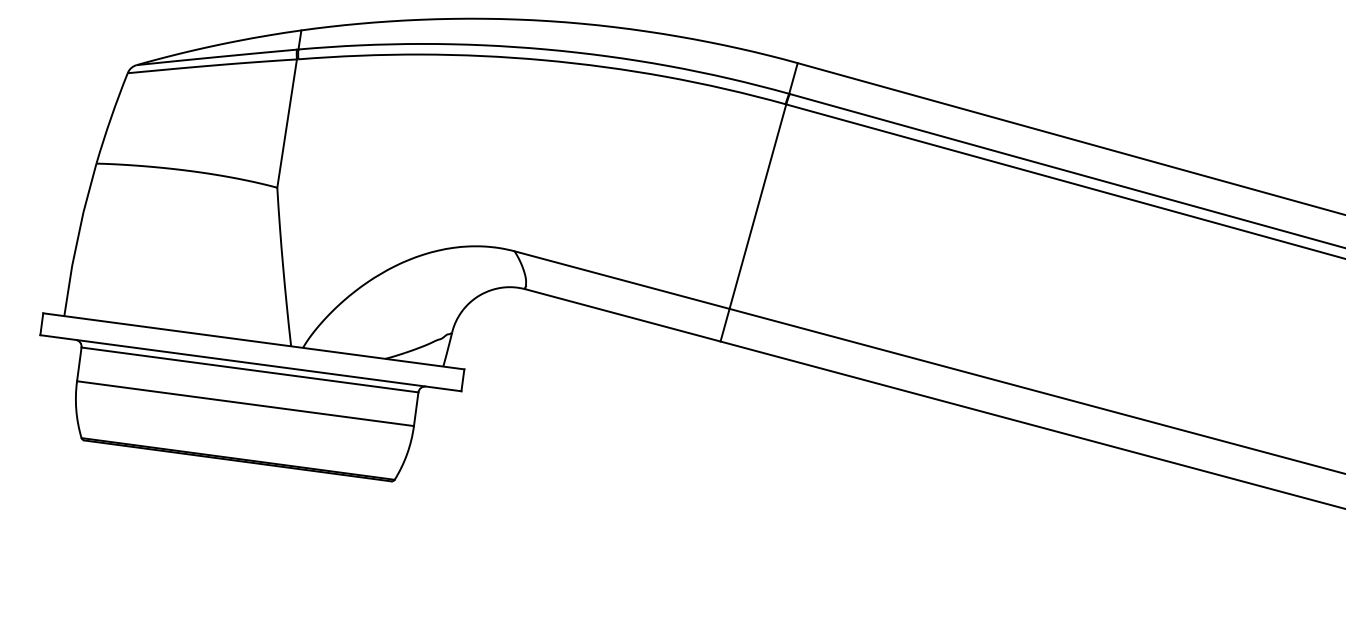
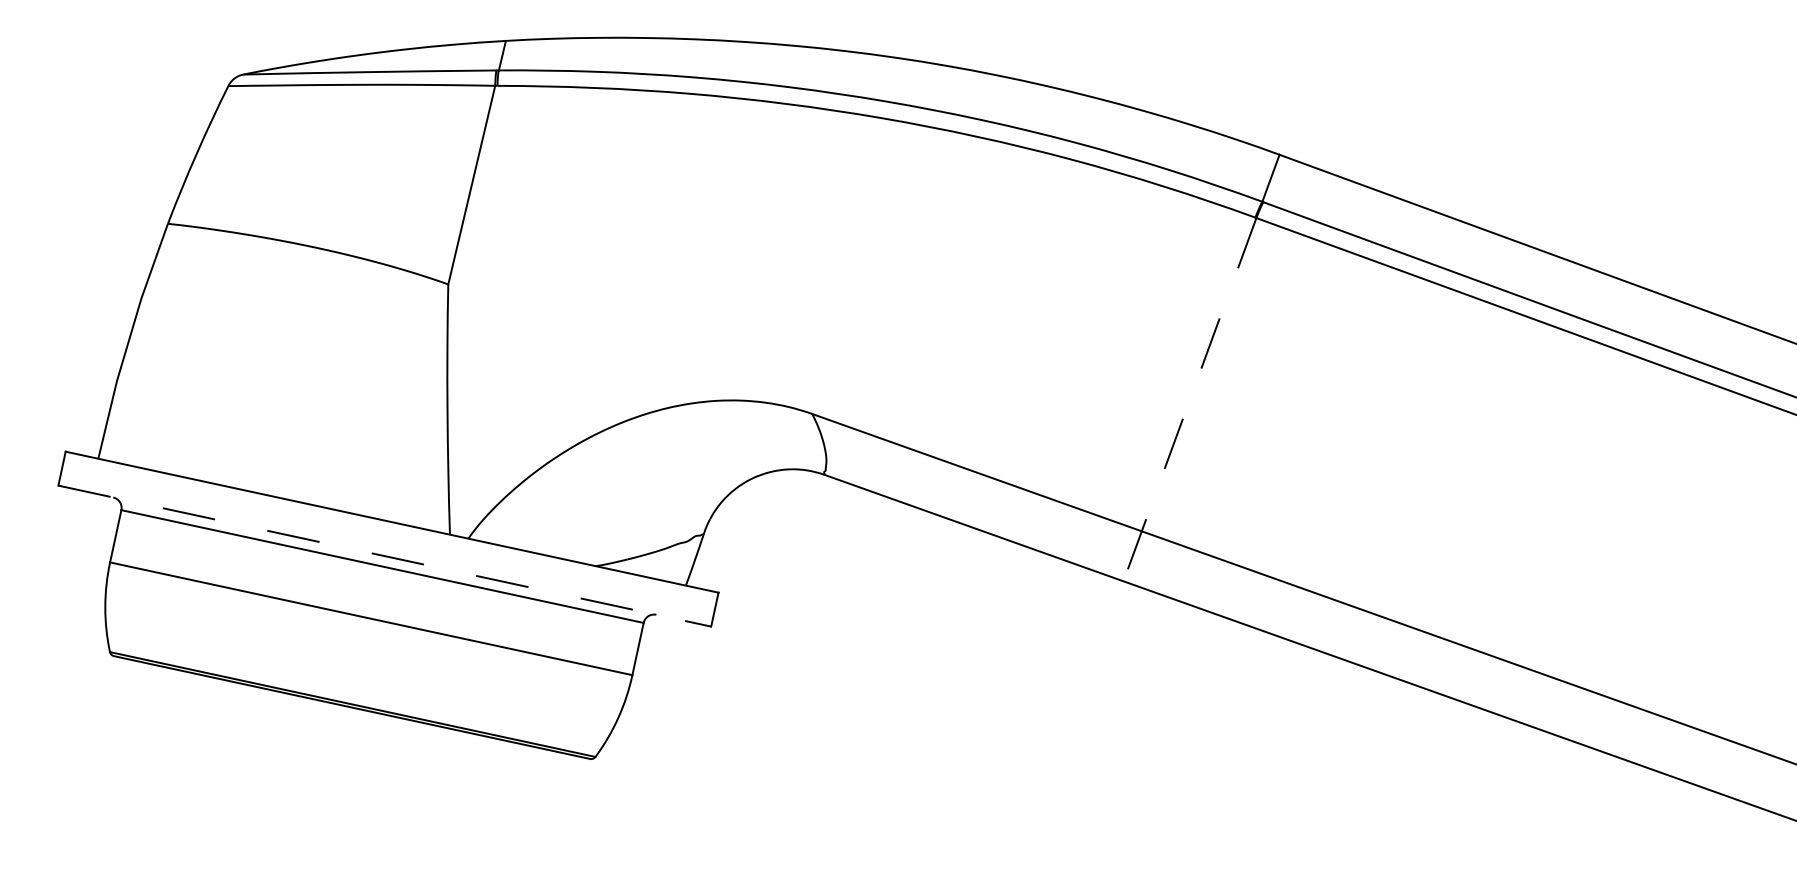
line: (753, 223) -> (1190, 400), solid -> dashed
line: (251, 363) -> (385, 556), solid -> dashed

